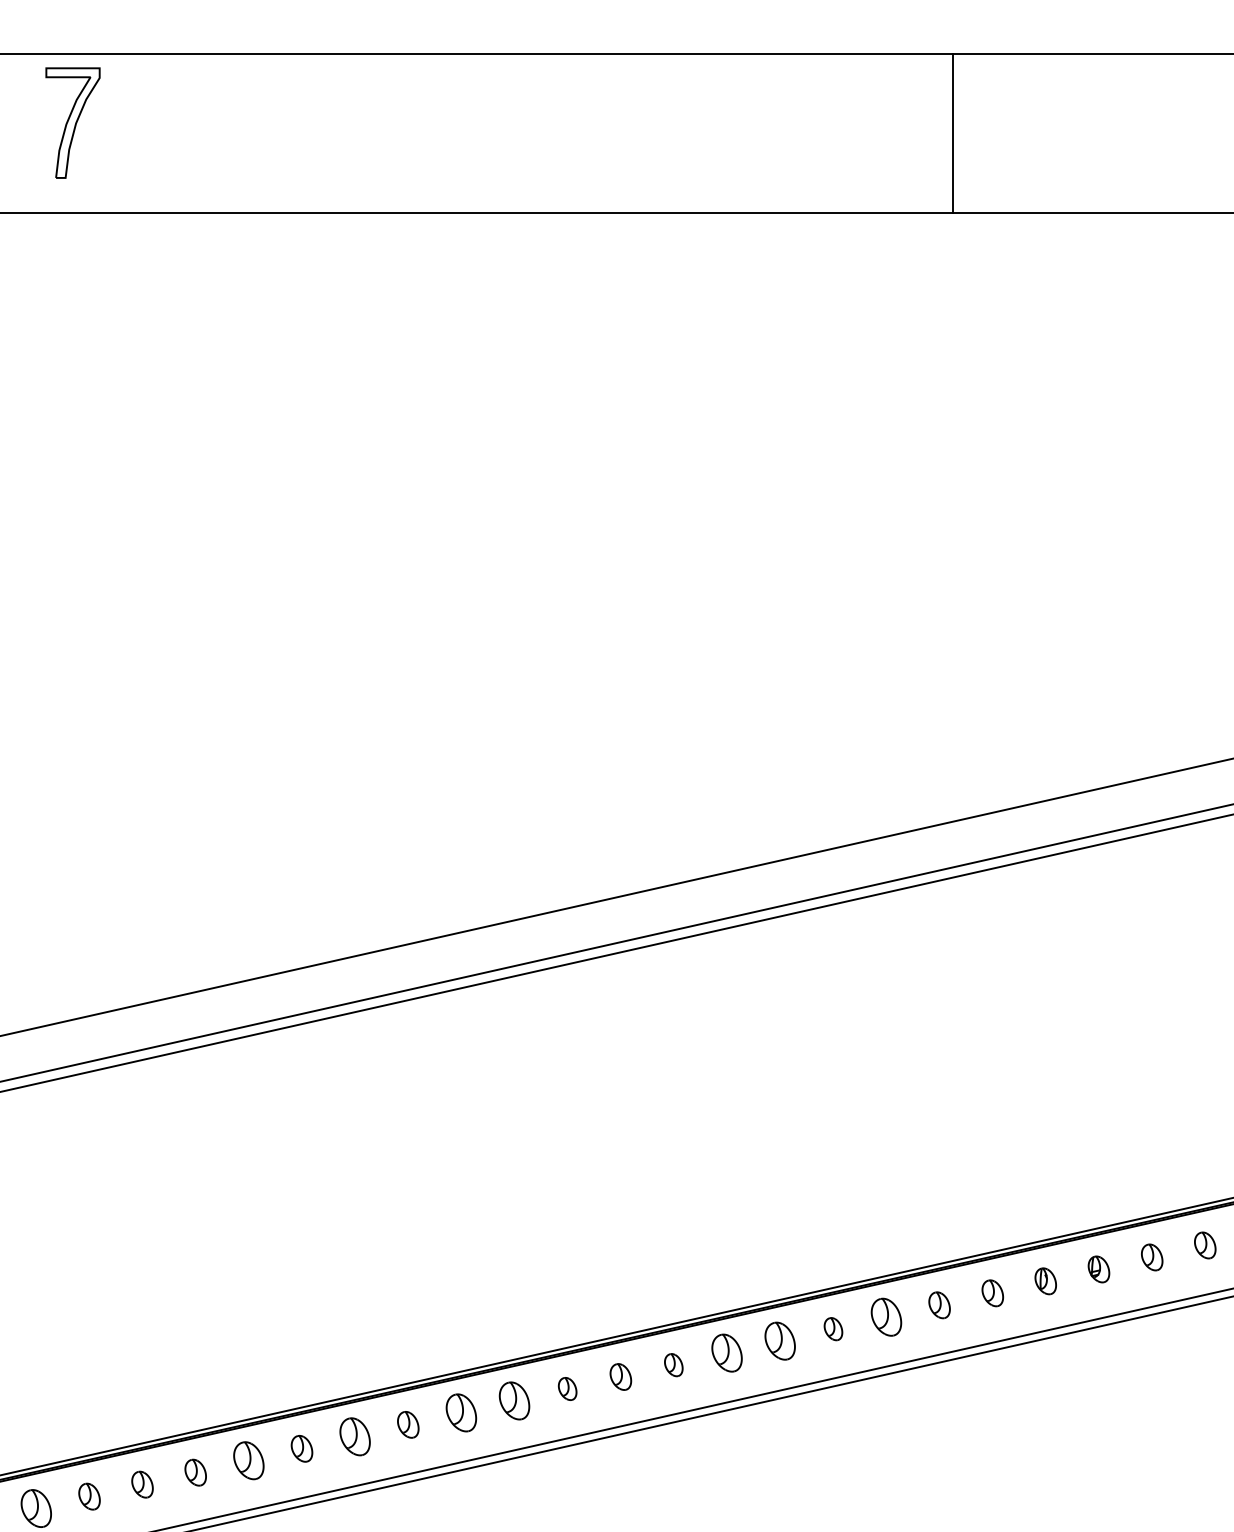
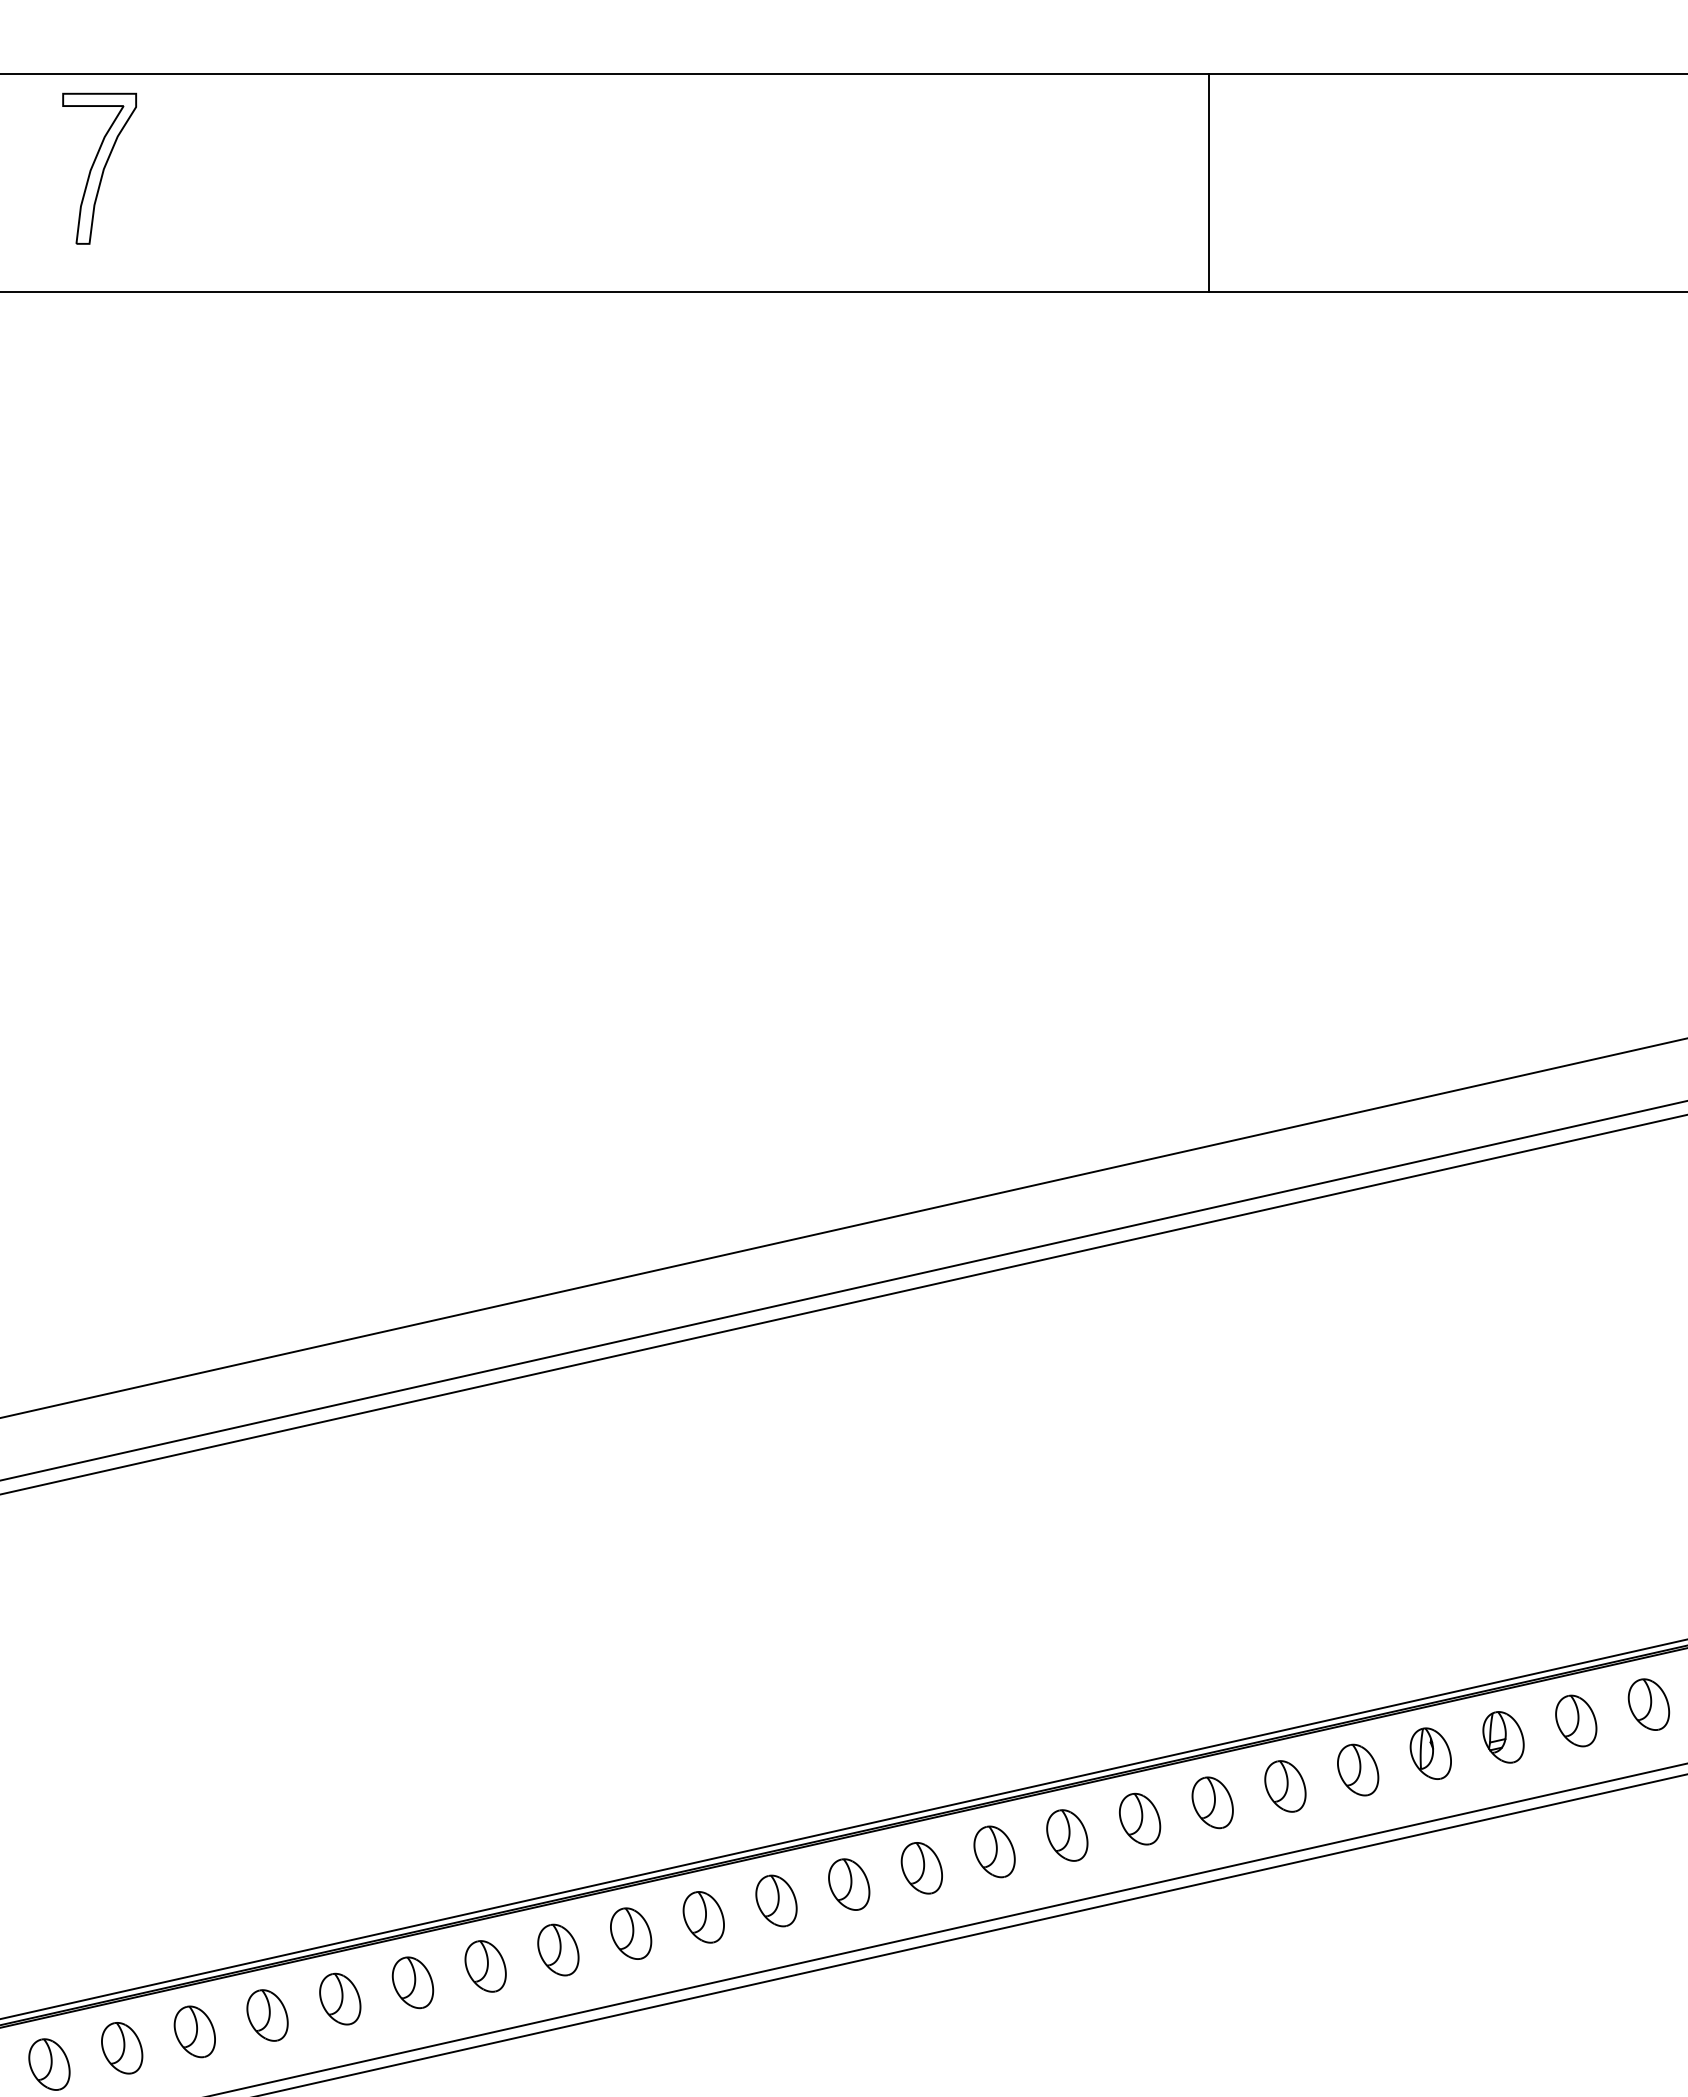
line: (952, 133) -> (1208, 182), moved
part: (1204, 1245) -> (1648, 1704), size x1.43
part: (1152, 1257) -> (1576, 1720), size x1.43
part: (1098, 1269) -> (1503, 1737), size x1.43
part: (1045, 1281) -> (1430, 1753), size x1.43
part: (992, 1292) -> (1358, 1769), size x1.43
part: (939, 1305) -> (1285, 1786), size x1.43
part: (833, 1328) -> (1140, 1818), size x1.67
part: (673, 1365) -> (921, 1868), size x1.67
part: (621, 1376) -> (849, 1884), size x1.43
part: (567, 1388) -> (776, 1900), size x1.67
part: (408, 1424) -> (558, 1949), size x1.43
part: (301, 1448) -> (412, 1982), size x1.43
part: (195, 1472) -> (267, 2015), size x1.43
part: (142, 1484) -> (194, 2031), size x1.43
part: (89, 1496) -> (122, 2048), size x1.43

